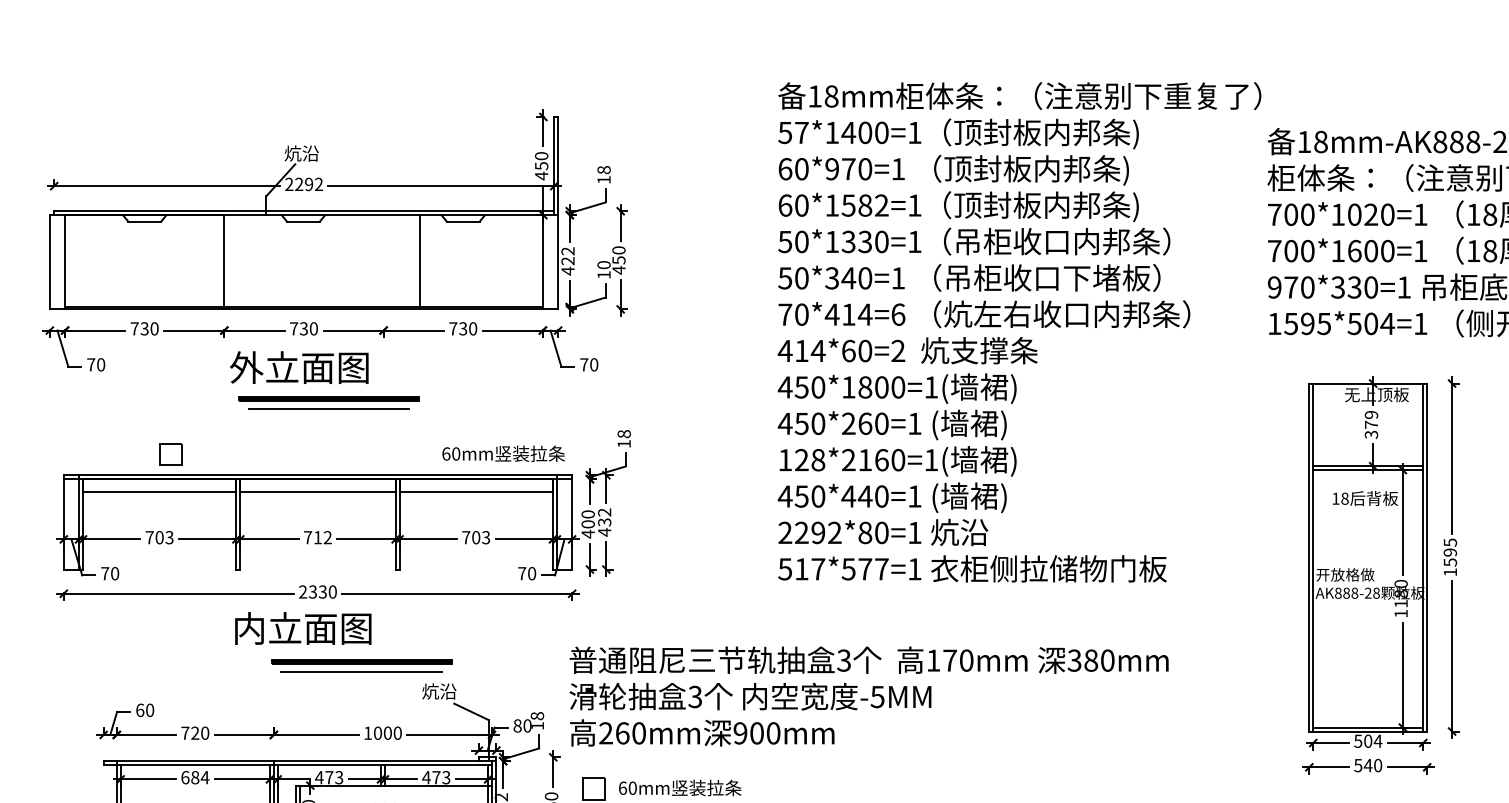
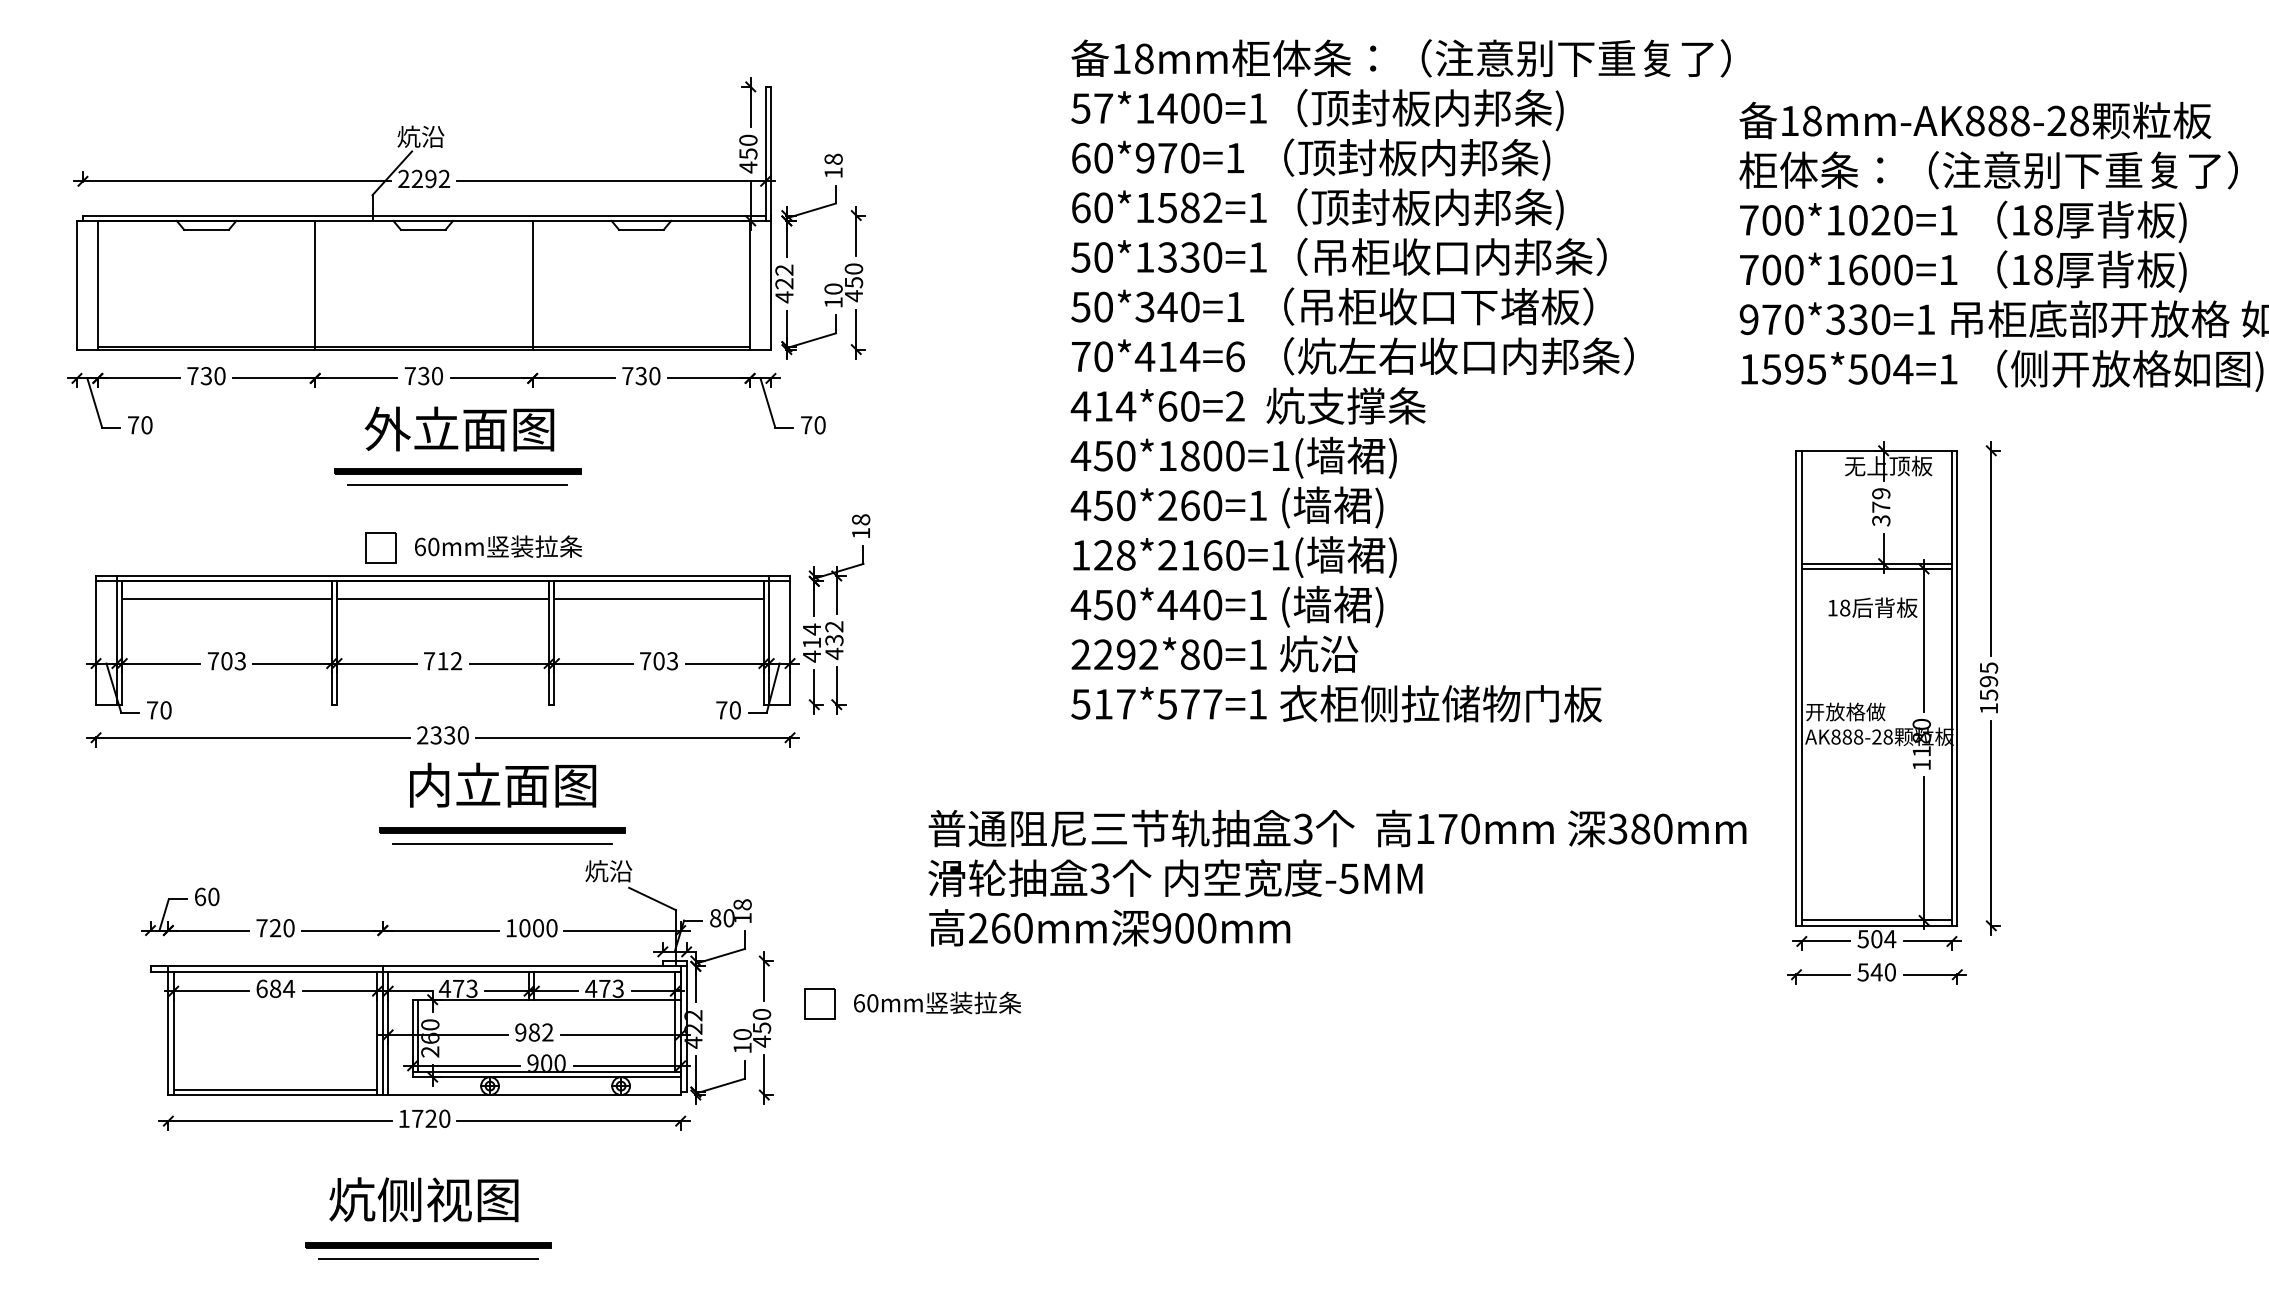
line: (419, 261) -> (532, 284), moved
text: (299, 367) -> (459, 428), moved
text: (503, 453) -> (498, 546), moved
part: (171, 454) -> (380, 547), moved
text: (587, 518) -> (811, 635), 400 -> 414
text: (303, 627) -> (503, 784), moved
text: (869, 696) -> (1337, 877), moved

